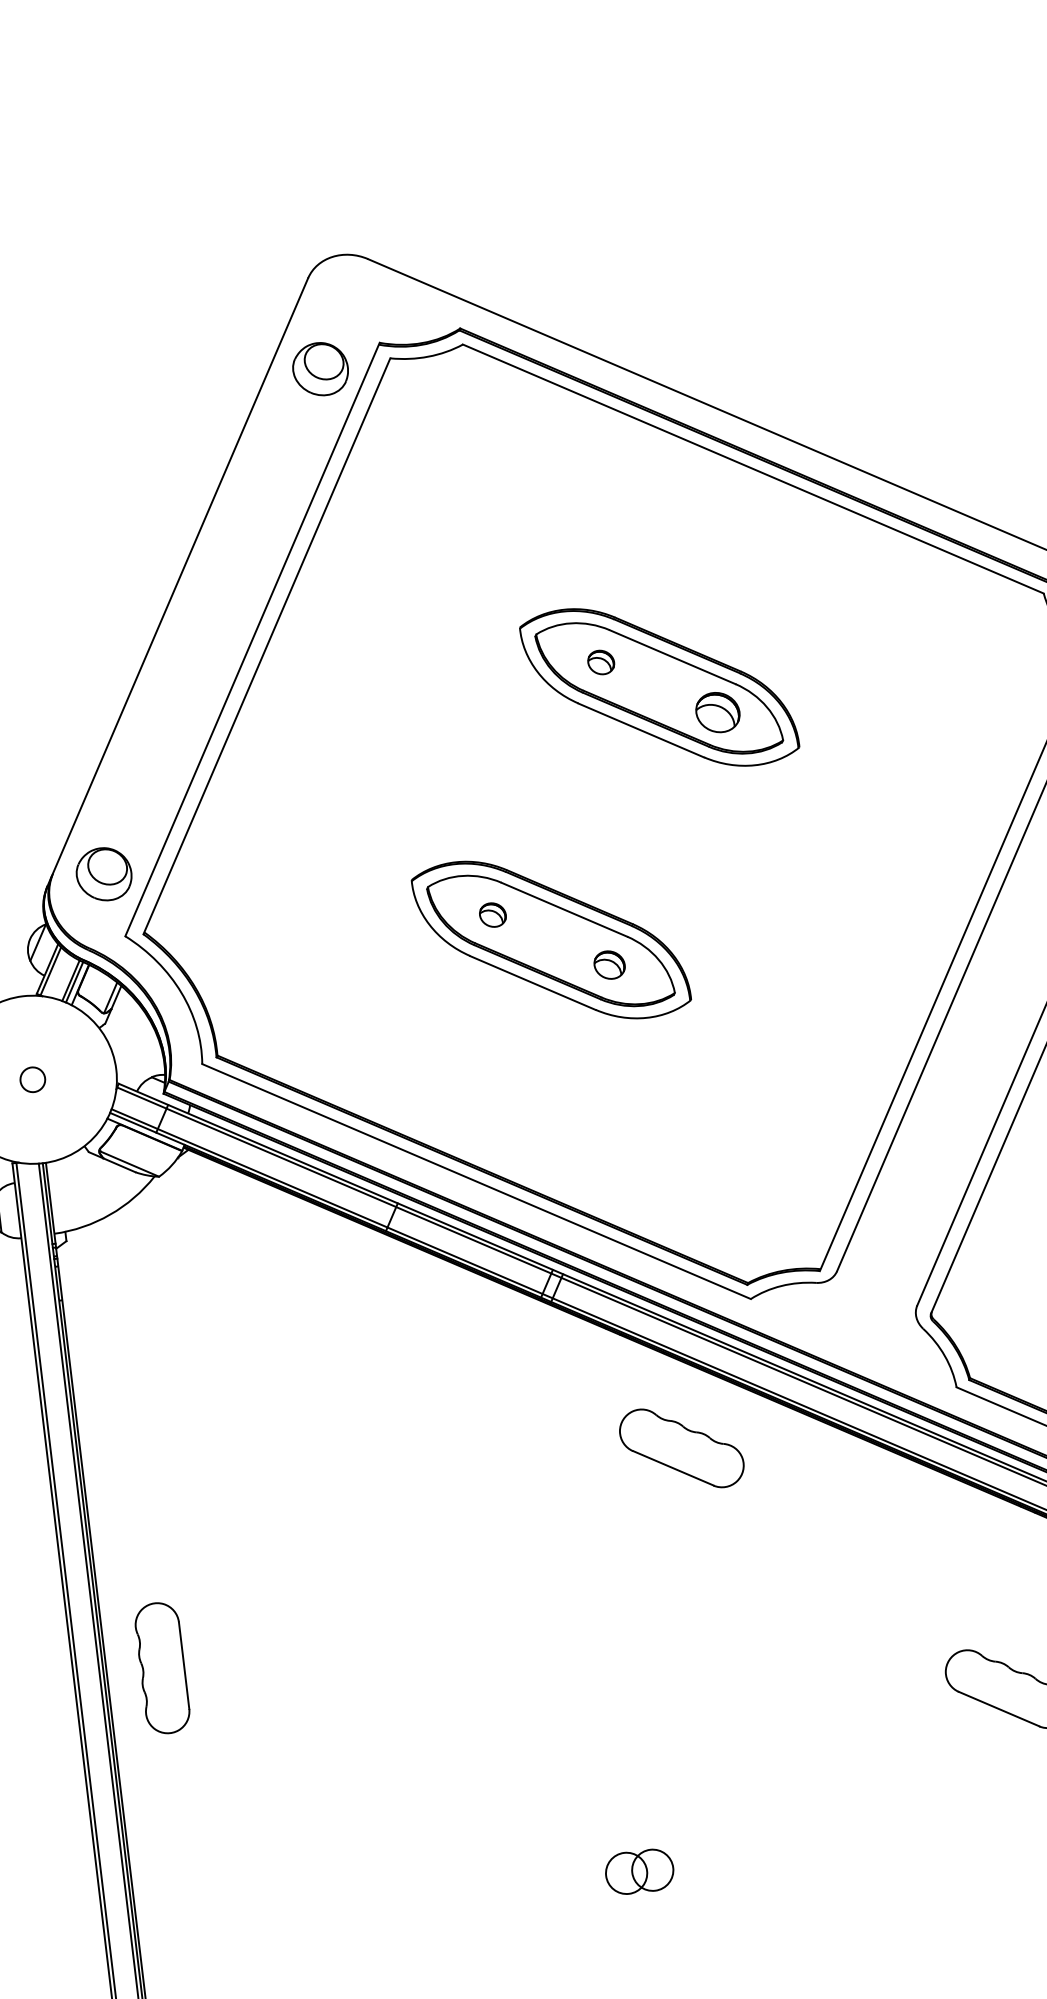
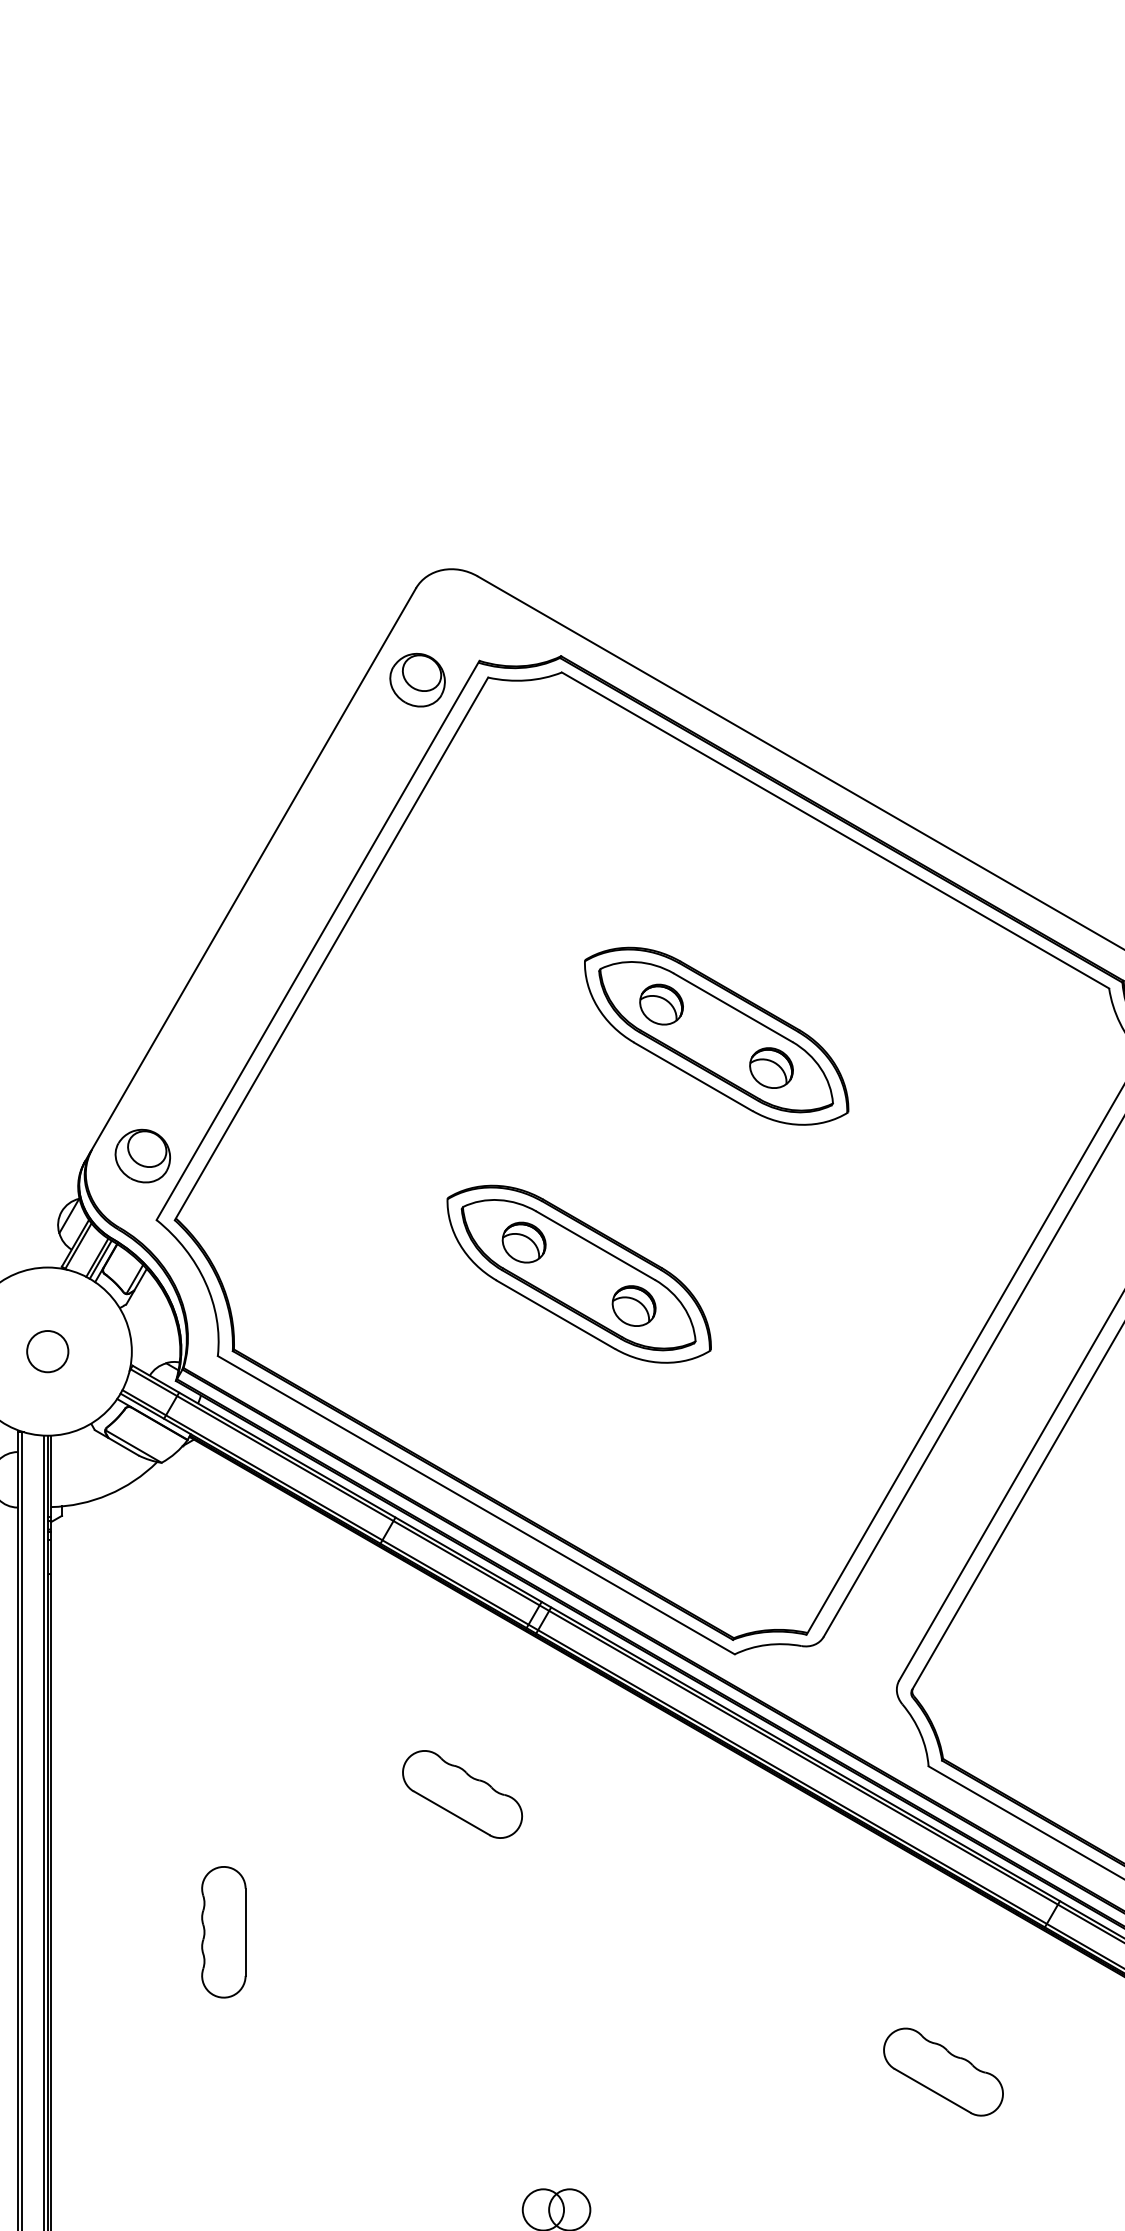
part: (601, 662) -> (661, 1004), size x1.67
part: (492, 915) -> (523, 1242), size x1.67
part: (608, 964) -> (633, 1305), size x1.43
circle: (32, 1079) -> (47, 1351), size x1.67
part: (681, 1448) -> (462, 1794), moved
part: (162, 1668) -> (223, 1932), moved

